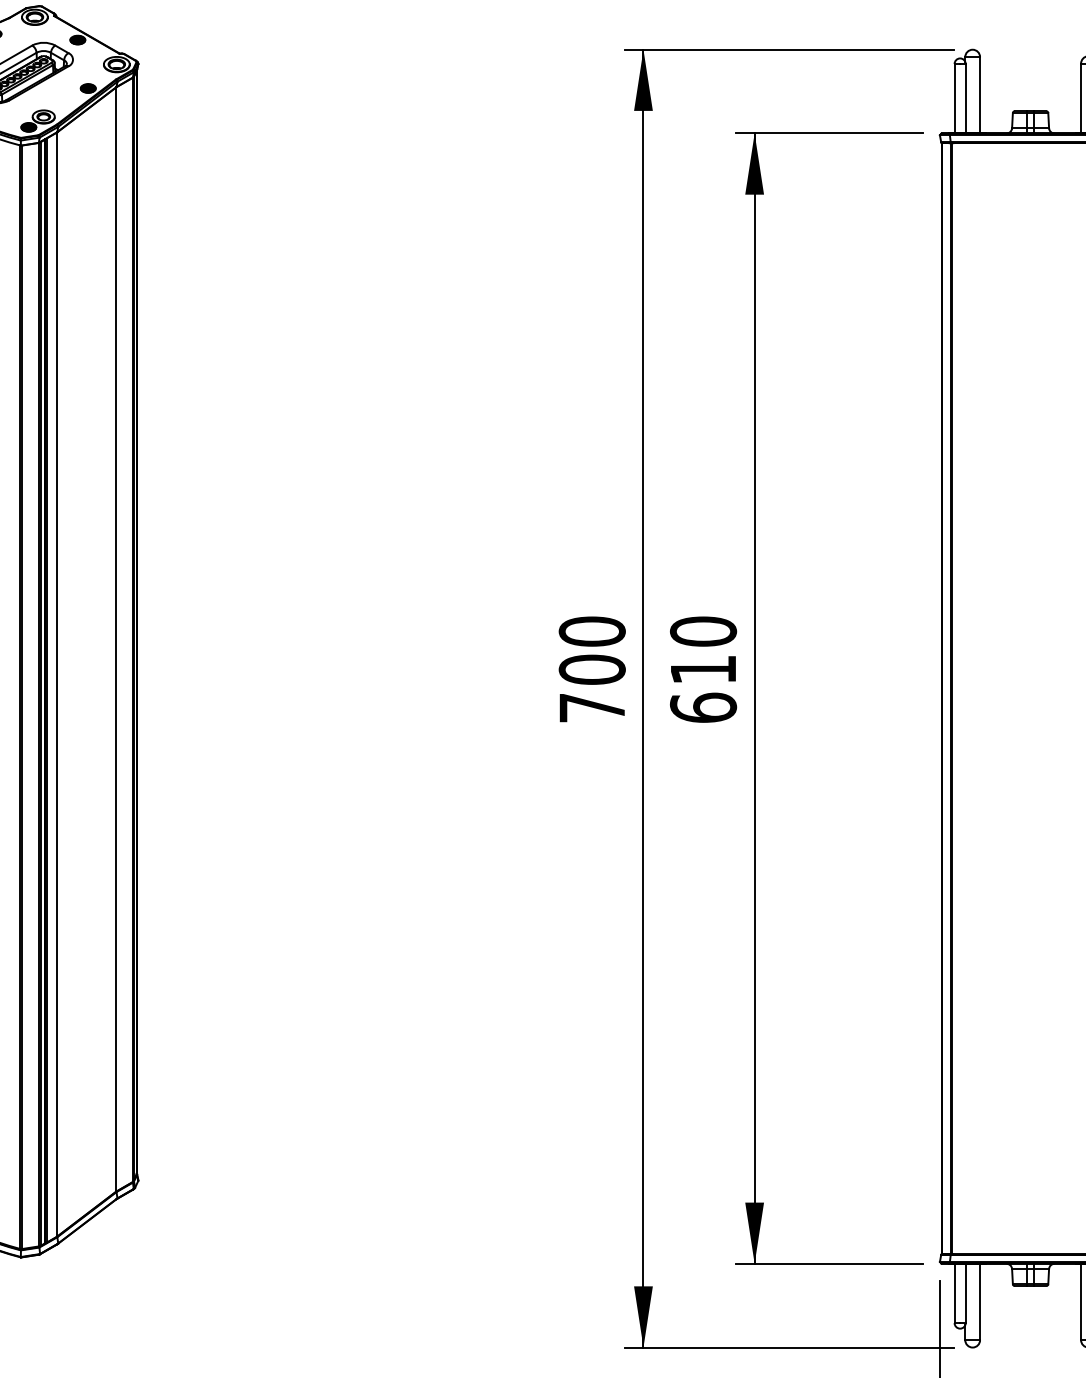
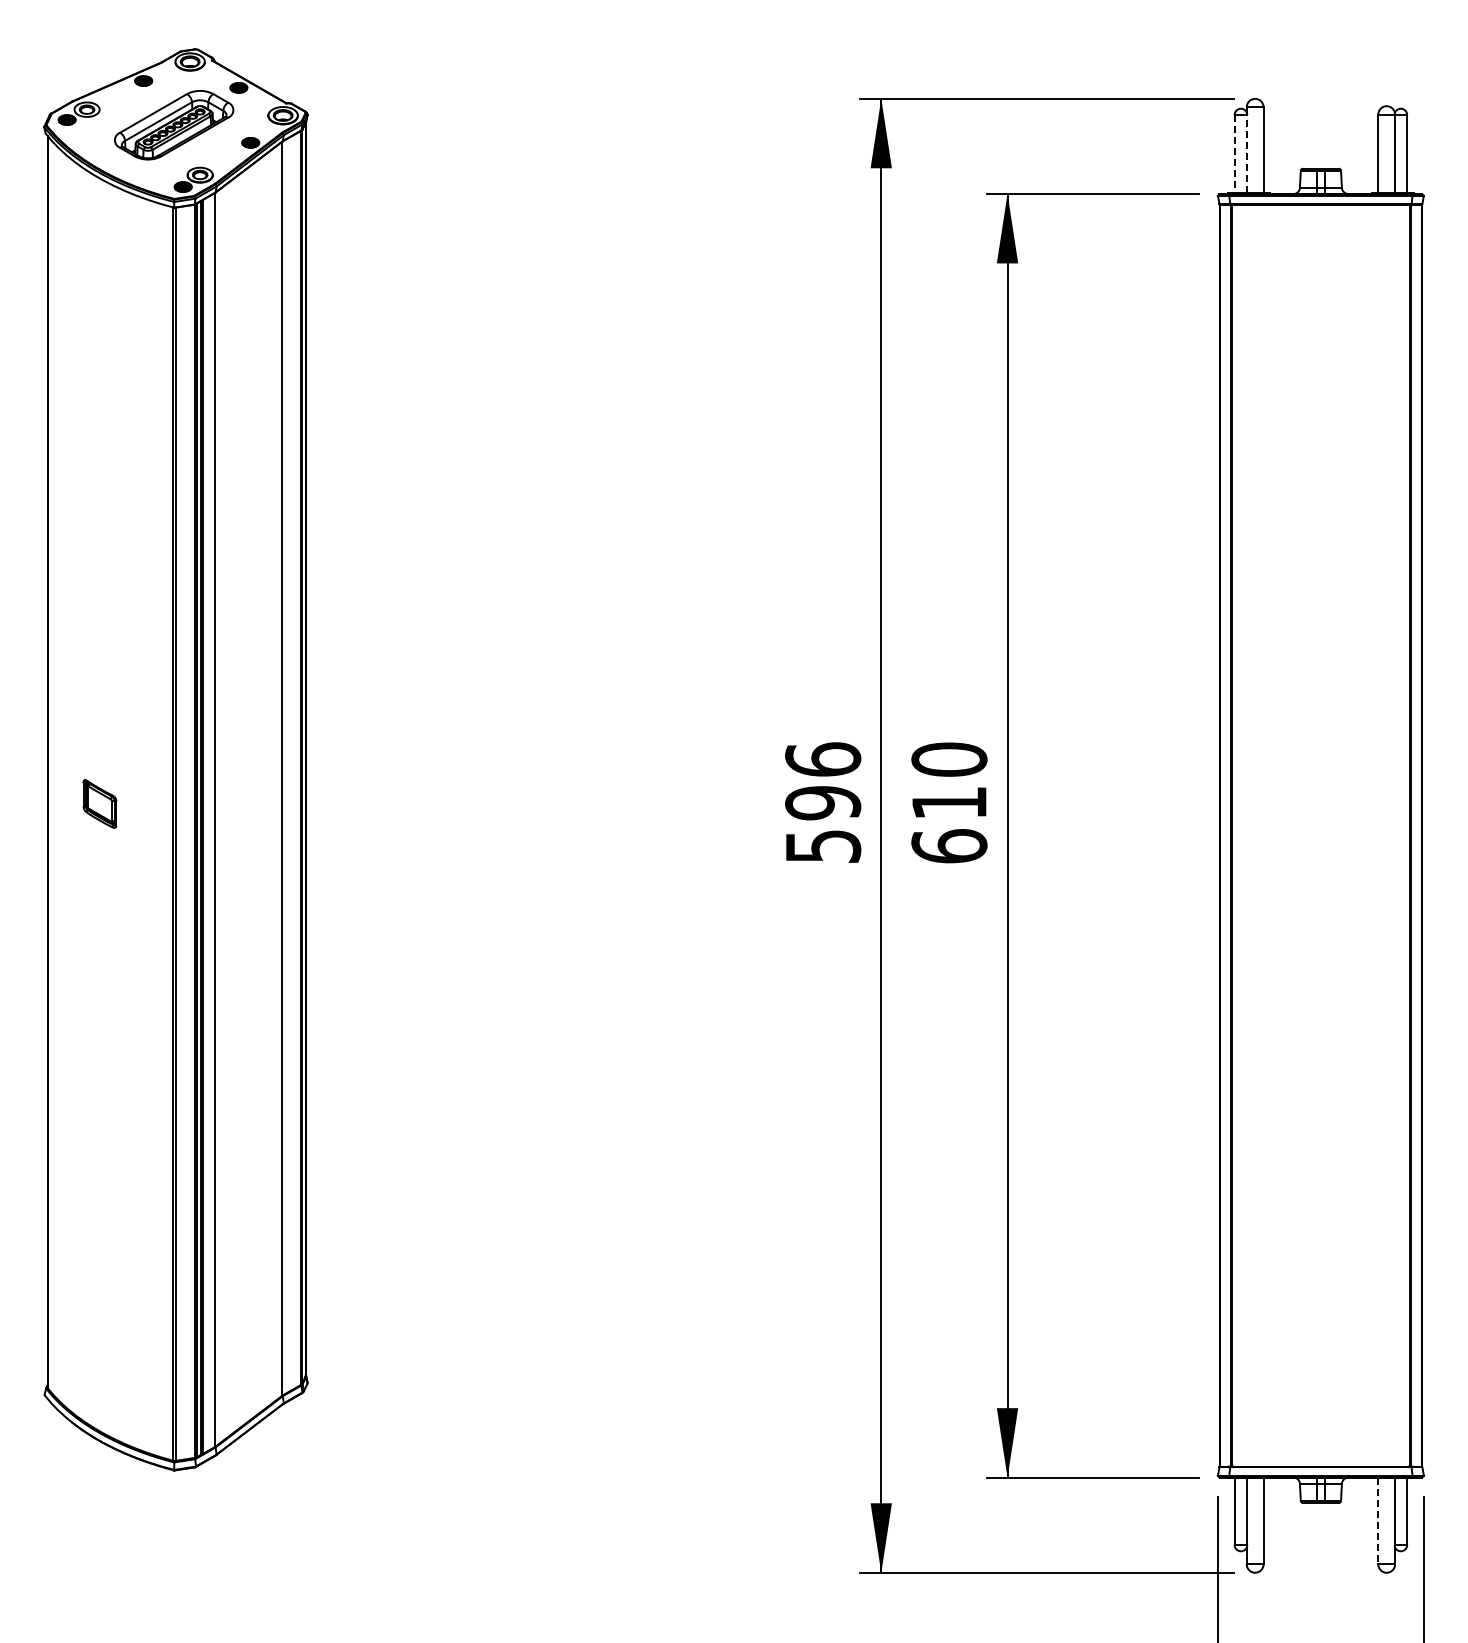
line: (965, 97) -> (1247, 153), solid -> dashed
line: (954, 98) -> (1234, 154), solid -> dashed
text: (592, 669) -> (823, 802), 700 -> 596
line: (1081, 1302) -> (1378, 1521), solid -> dashed

